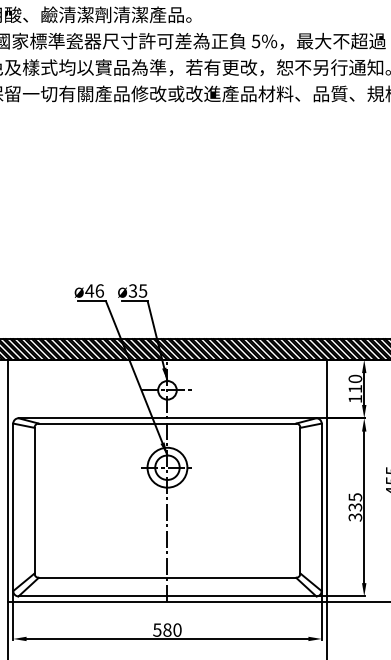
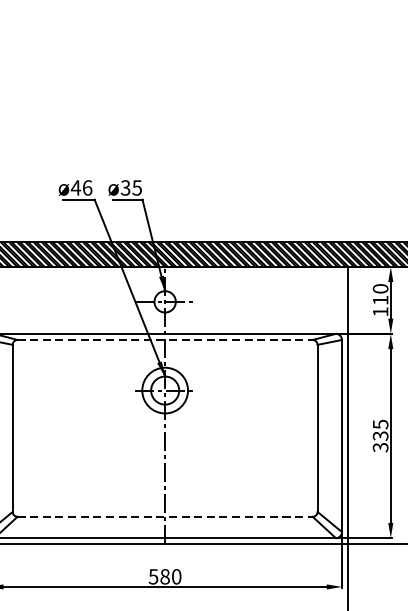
line: (167, 423) -> (165, 339), solid -> dashed
line: (167, 577) -> (165, 516), solid -> dashed

